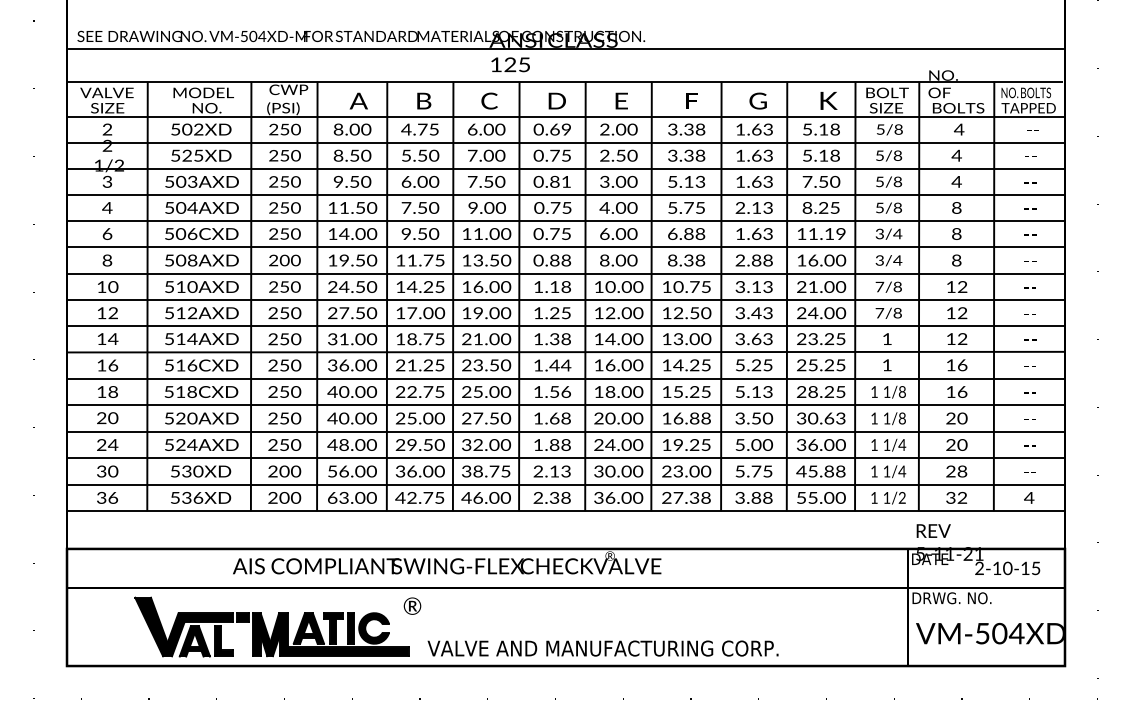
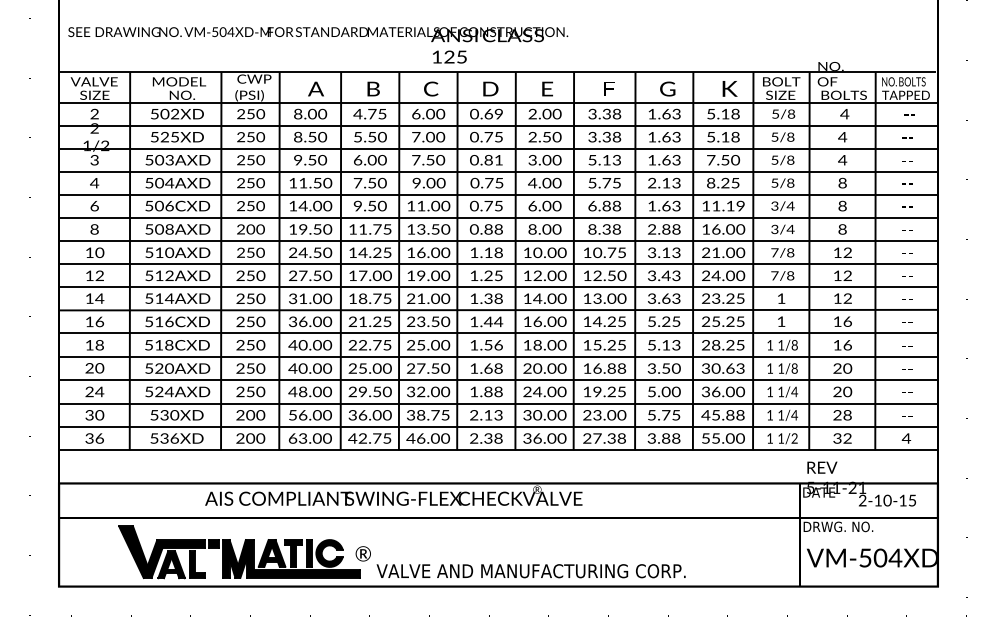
line: (566, 48) -> (498, 42), removed
text: (411, 605) -> (362, 553), moved

